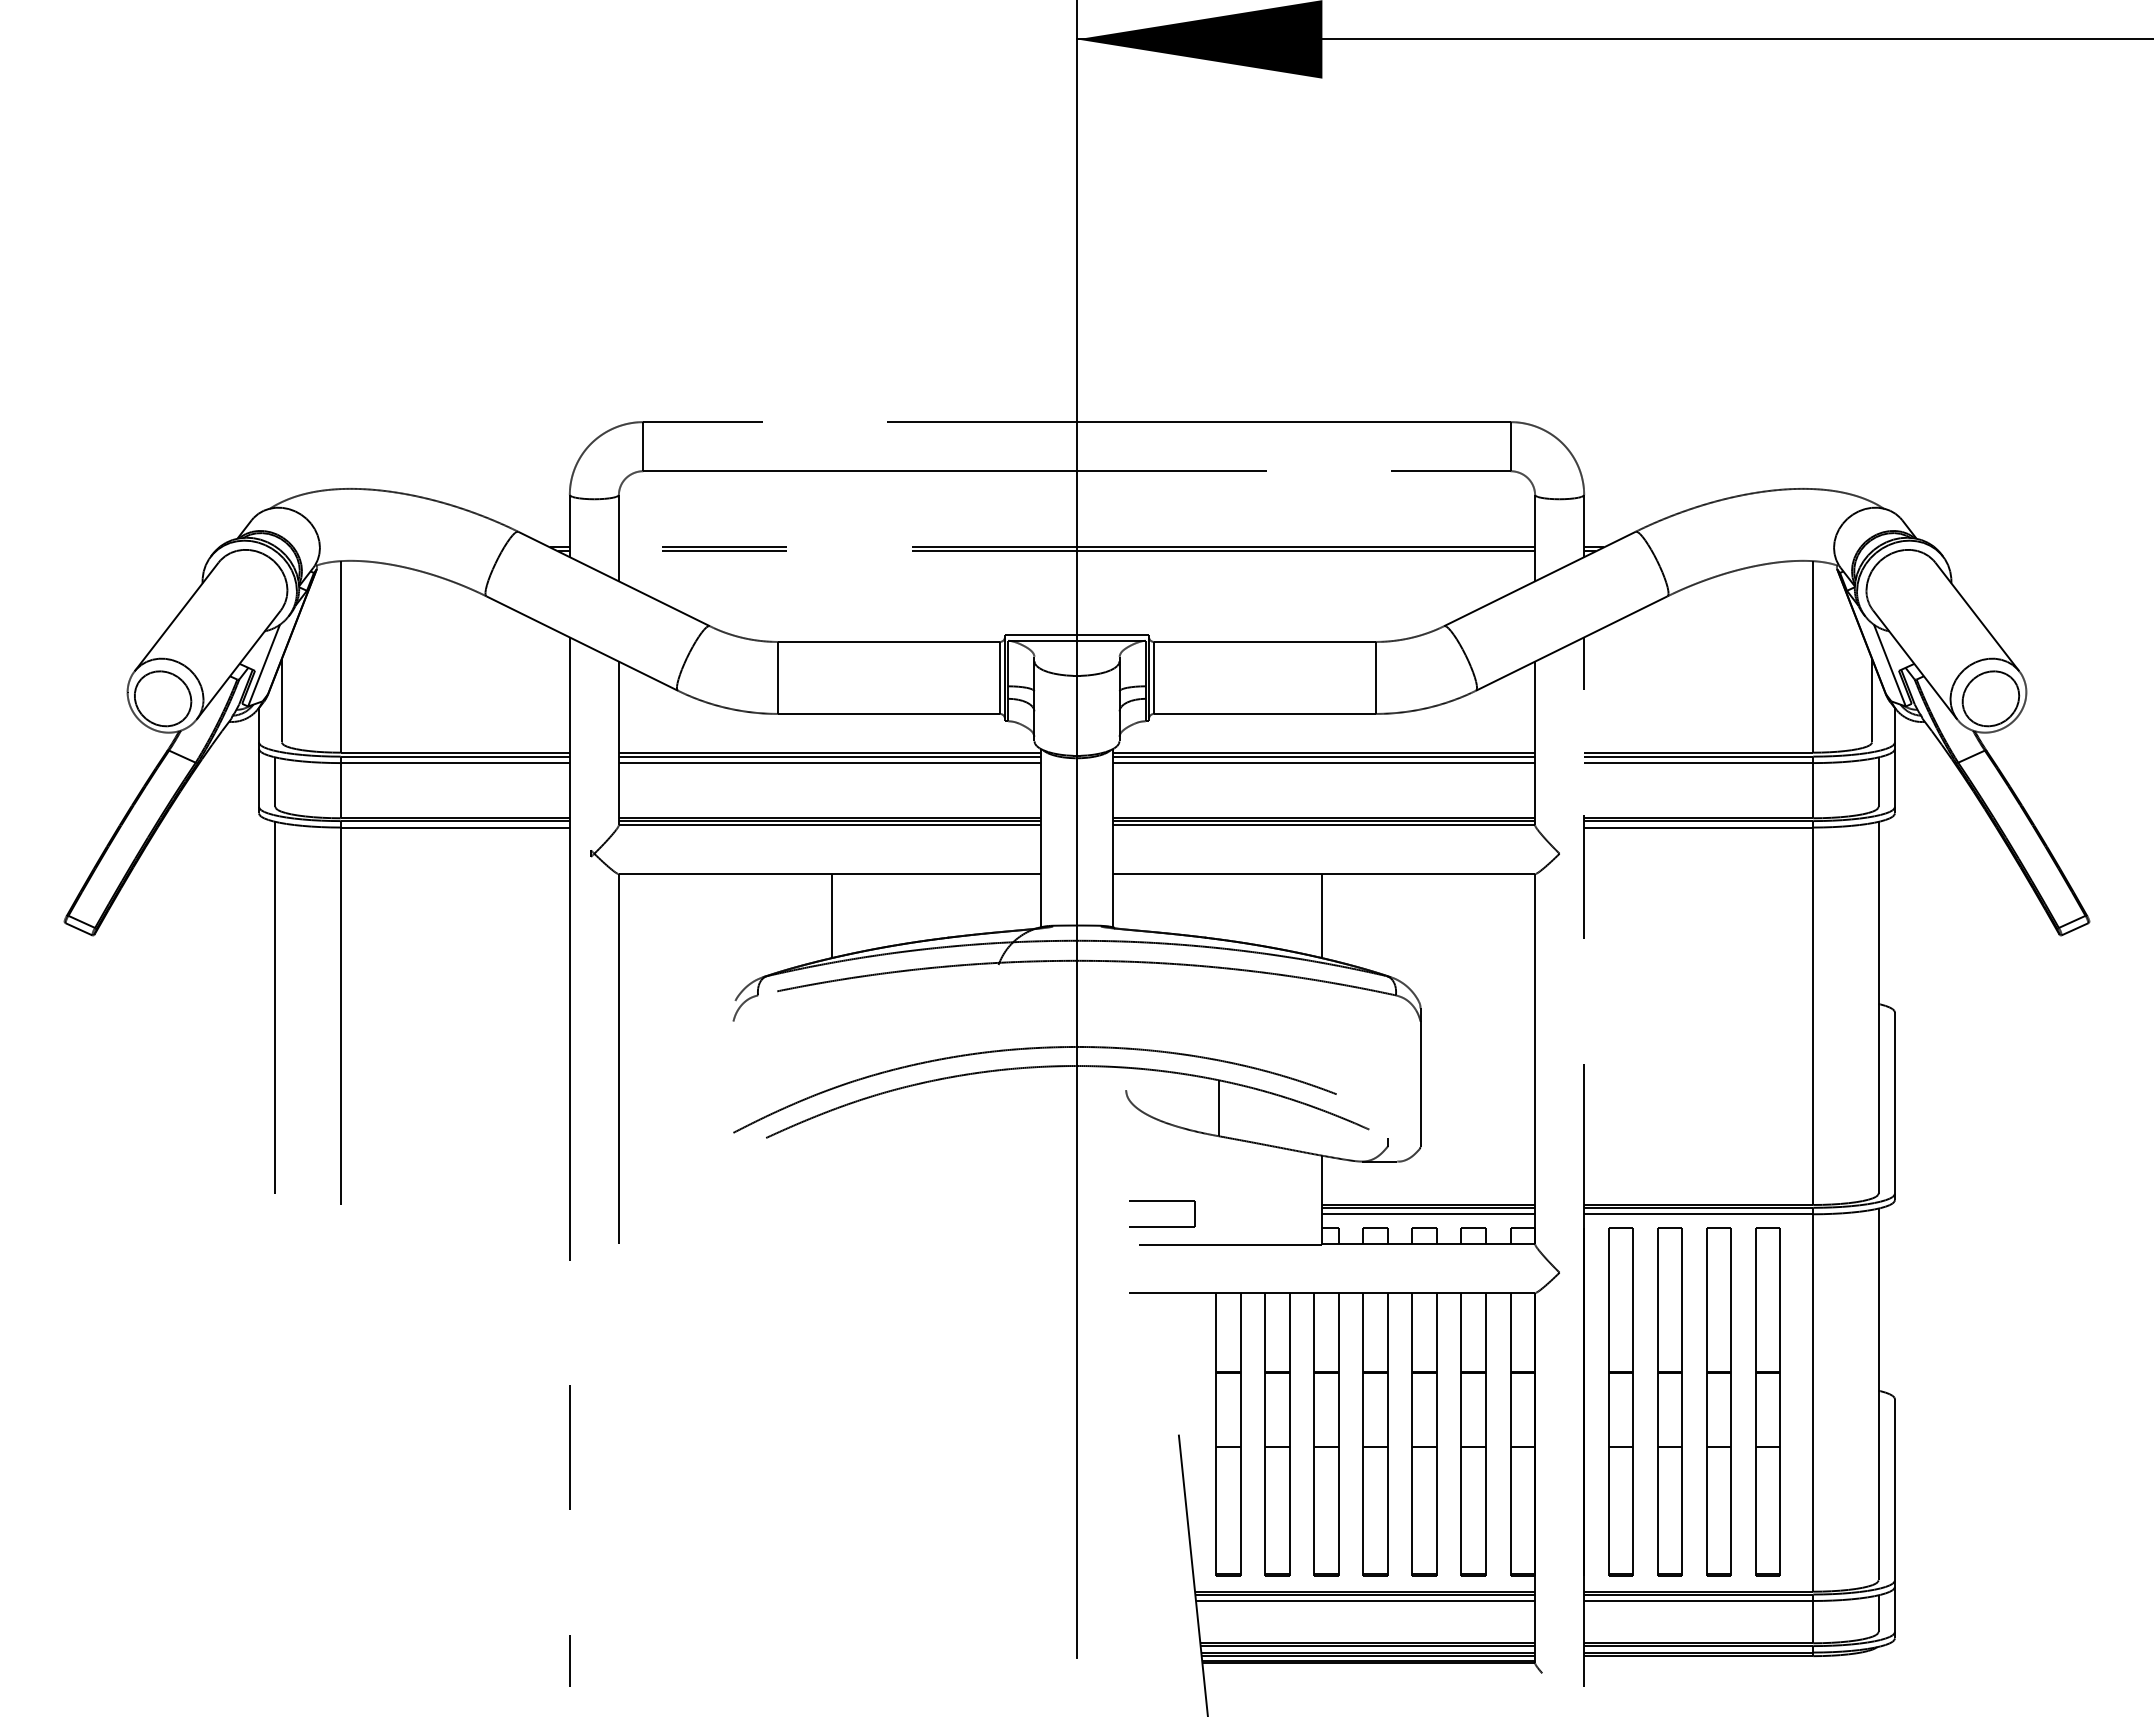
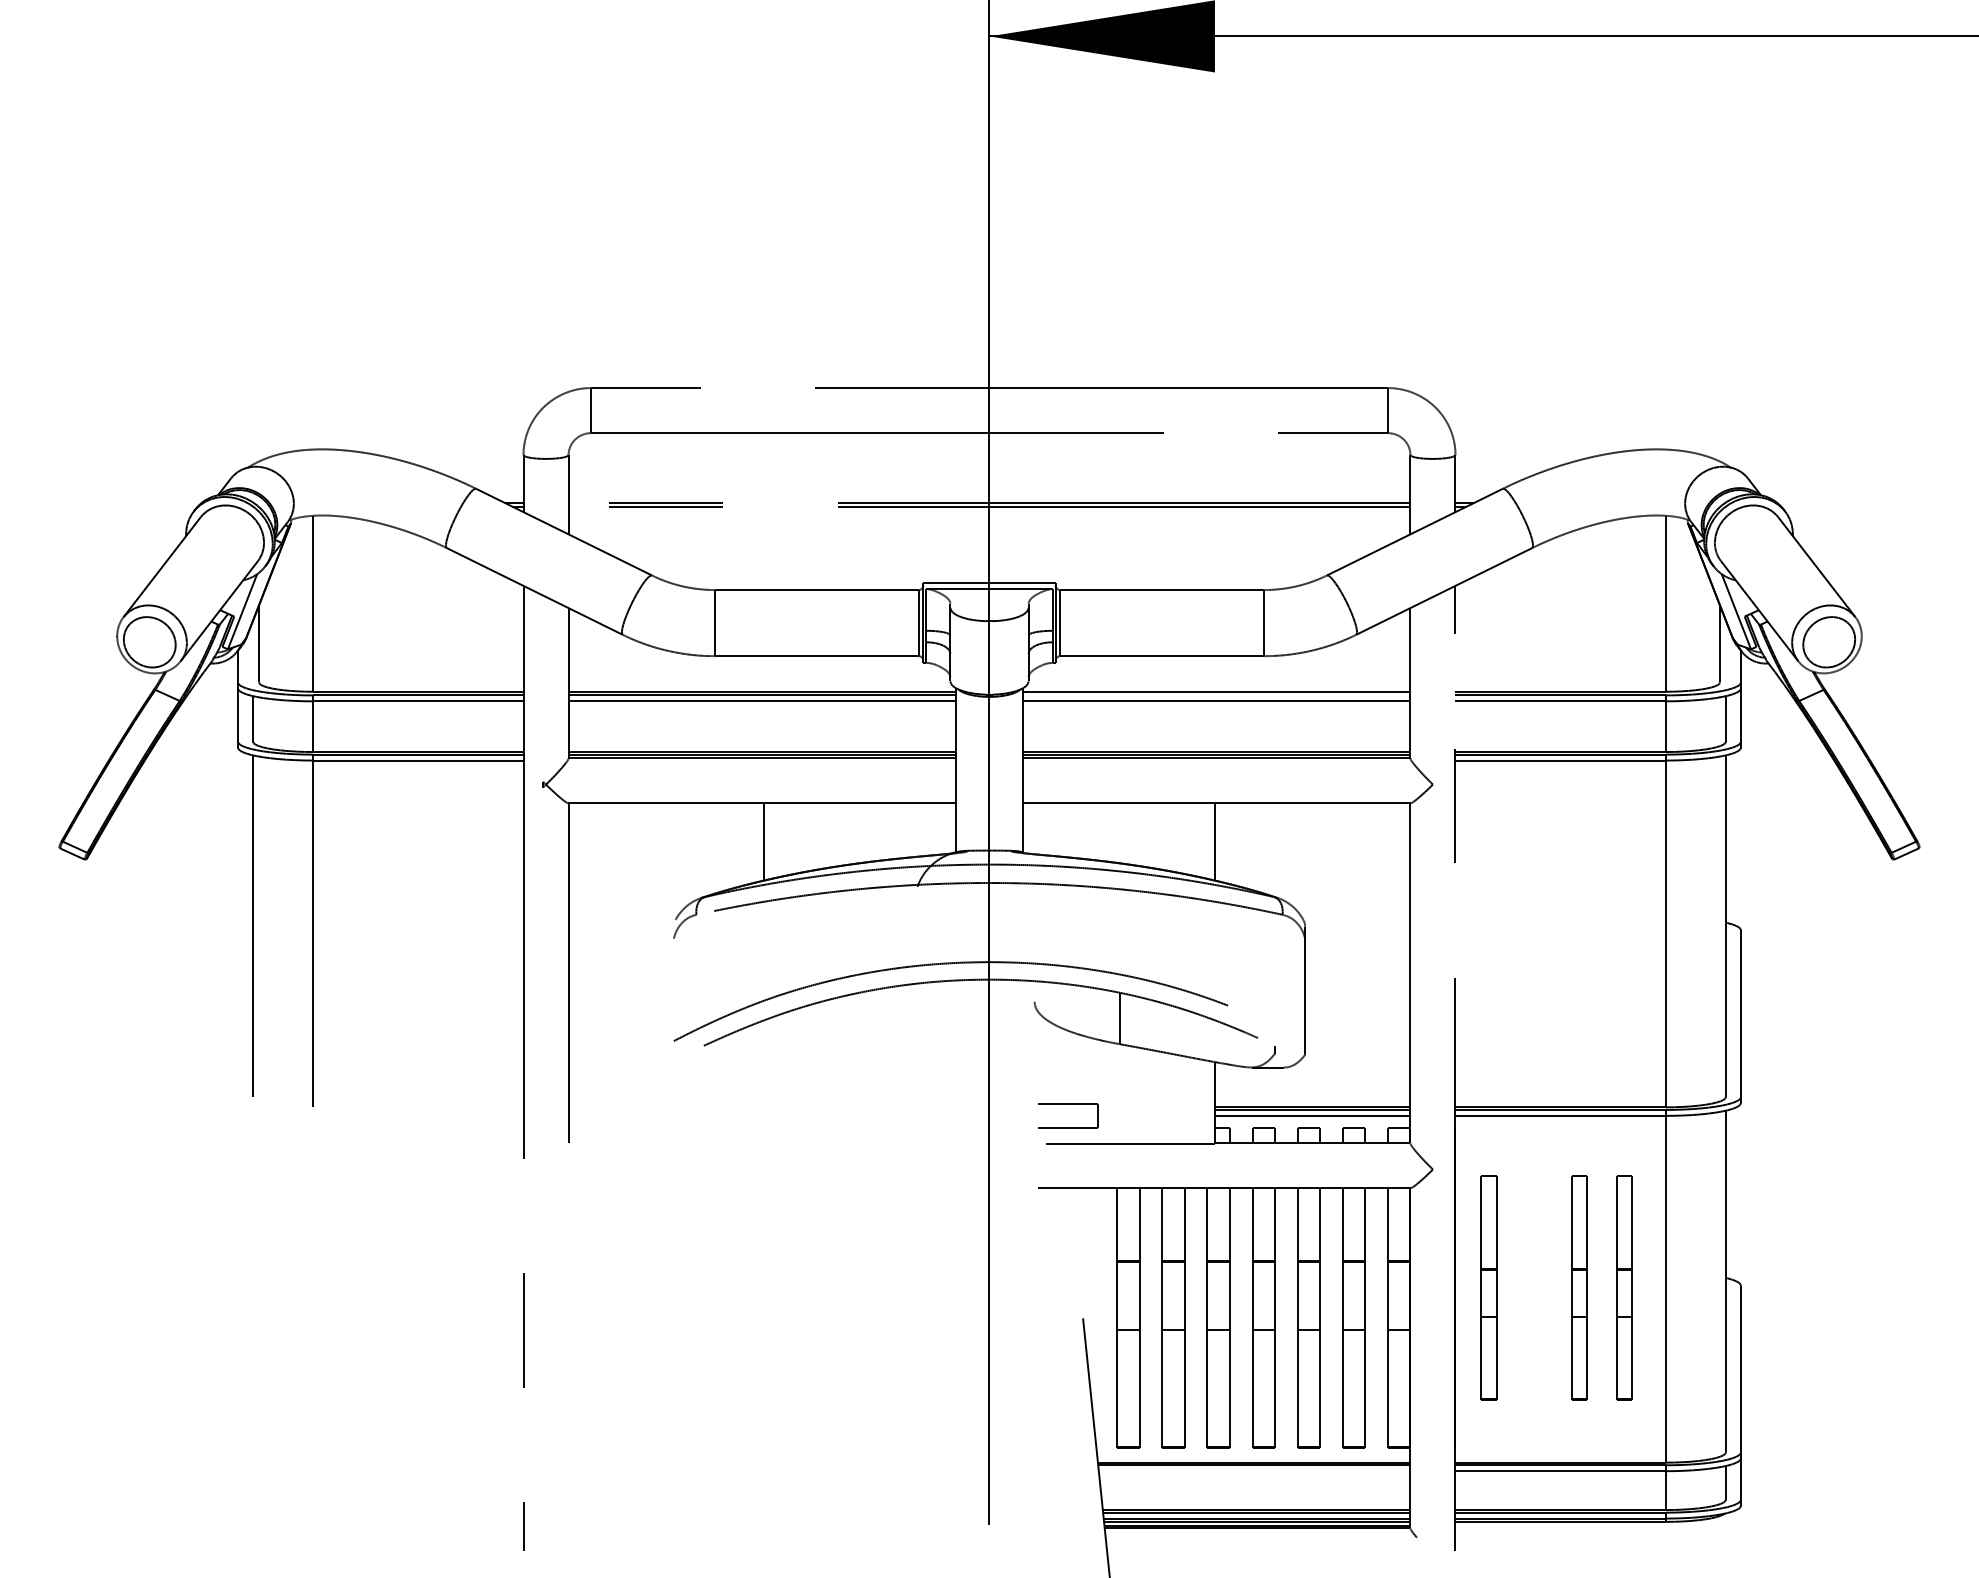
line: (1323, 756) -> (1215, 695), removed
part: (1620, 1401) -> (1488, 1287), size x0.7
part: (1669, 1401) -> (1533, 1287), removed
part: (1718, 1401) -> (1578, 1287), size x0.7
part: (1767, 1401) -> (1623, 1287), size x0.7
line: (1365, 1600) -> (1254, 1470), removed

